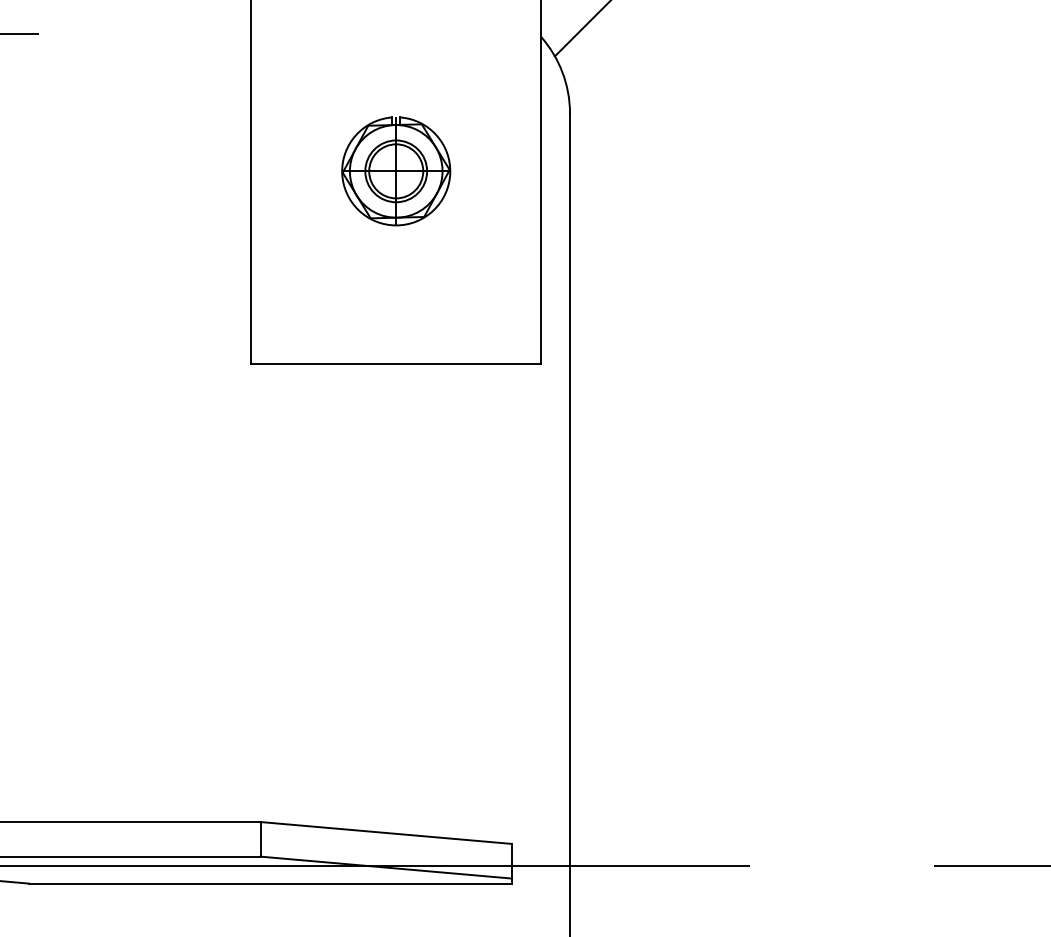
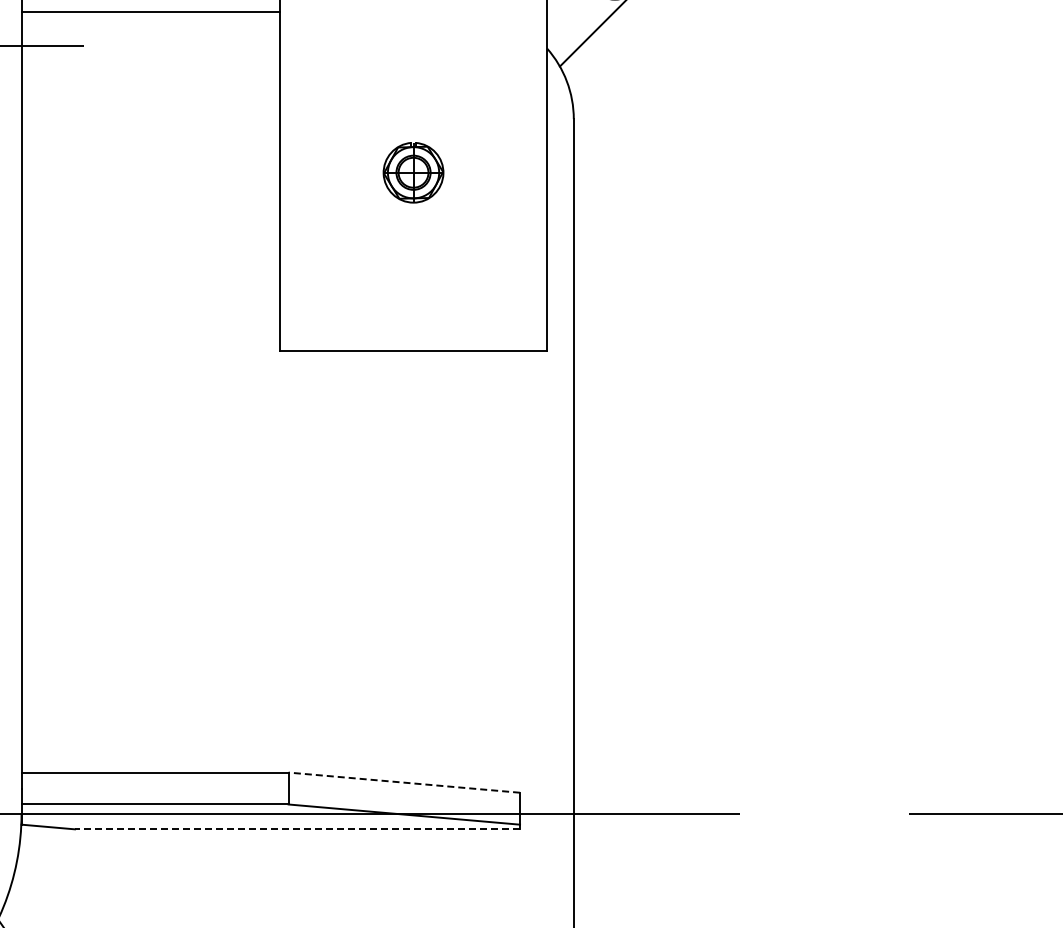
part: (396, 171) -> (413, 172), size x0.6
line: (385, 832) -> (403, 782), solid -> dashed
line: (270, 883) -> (297, 829), solid -> dashed

